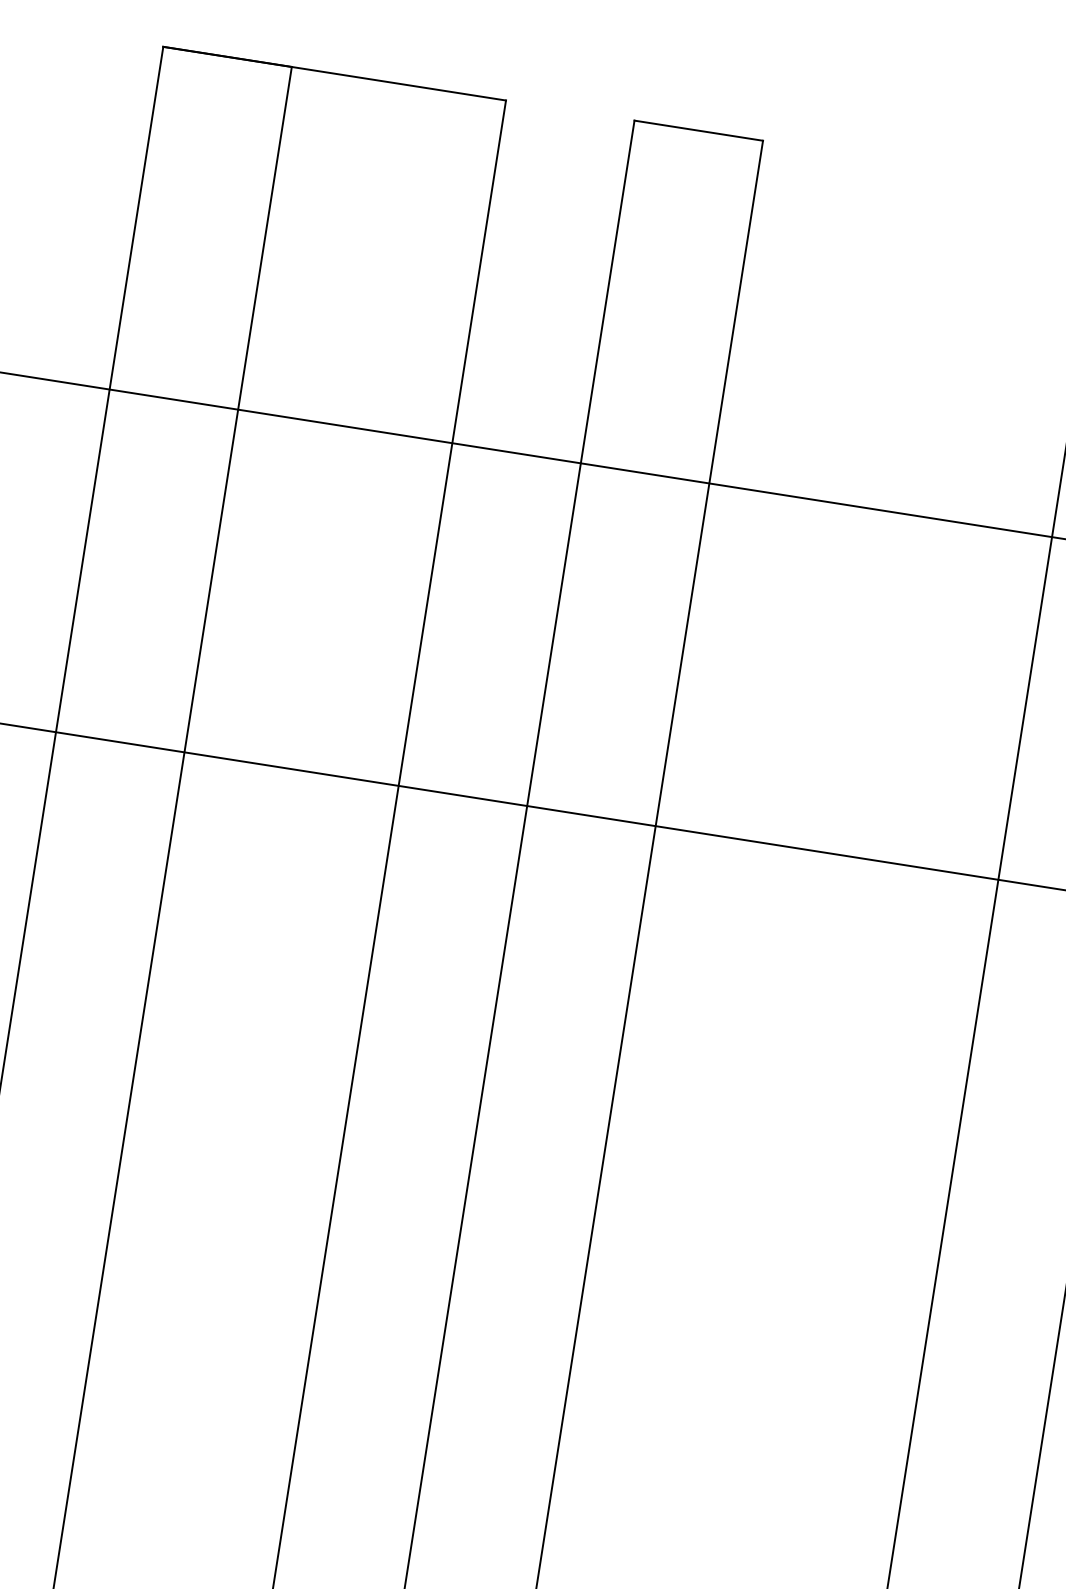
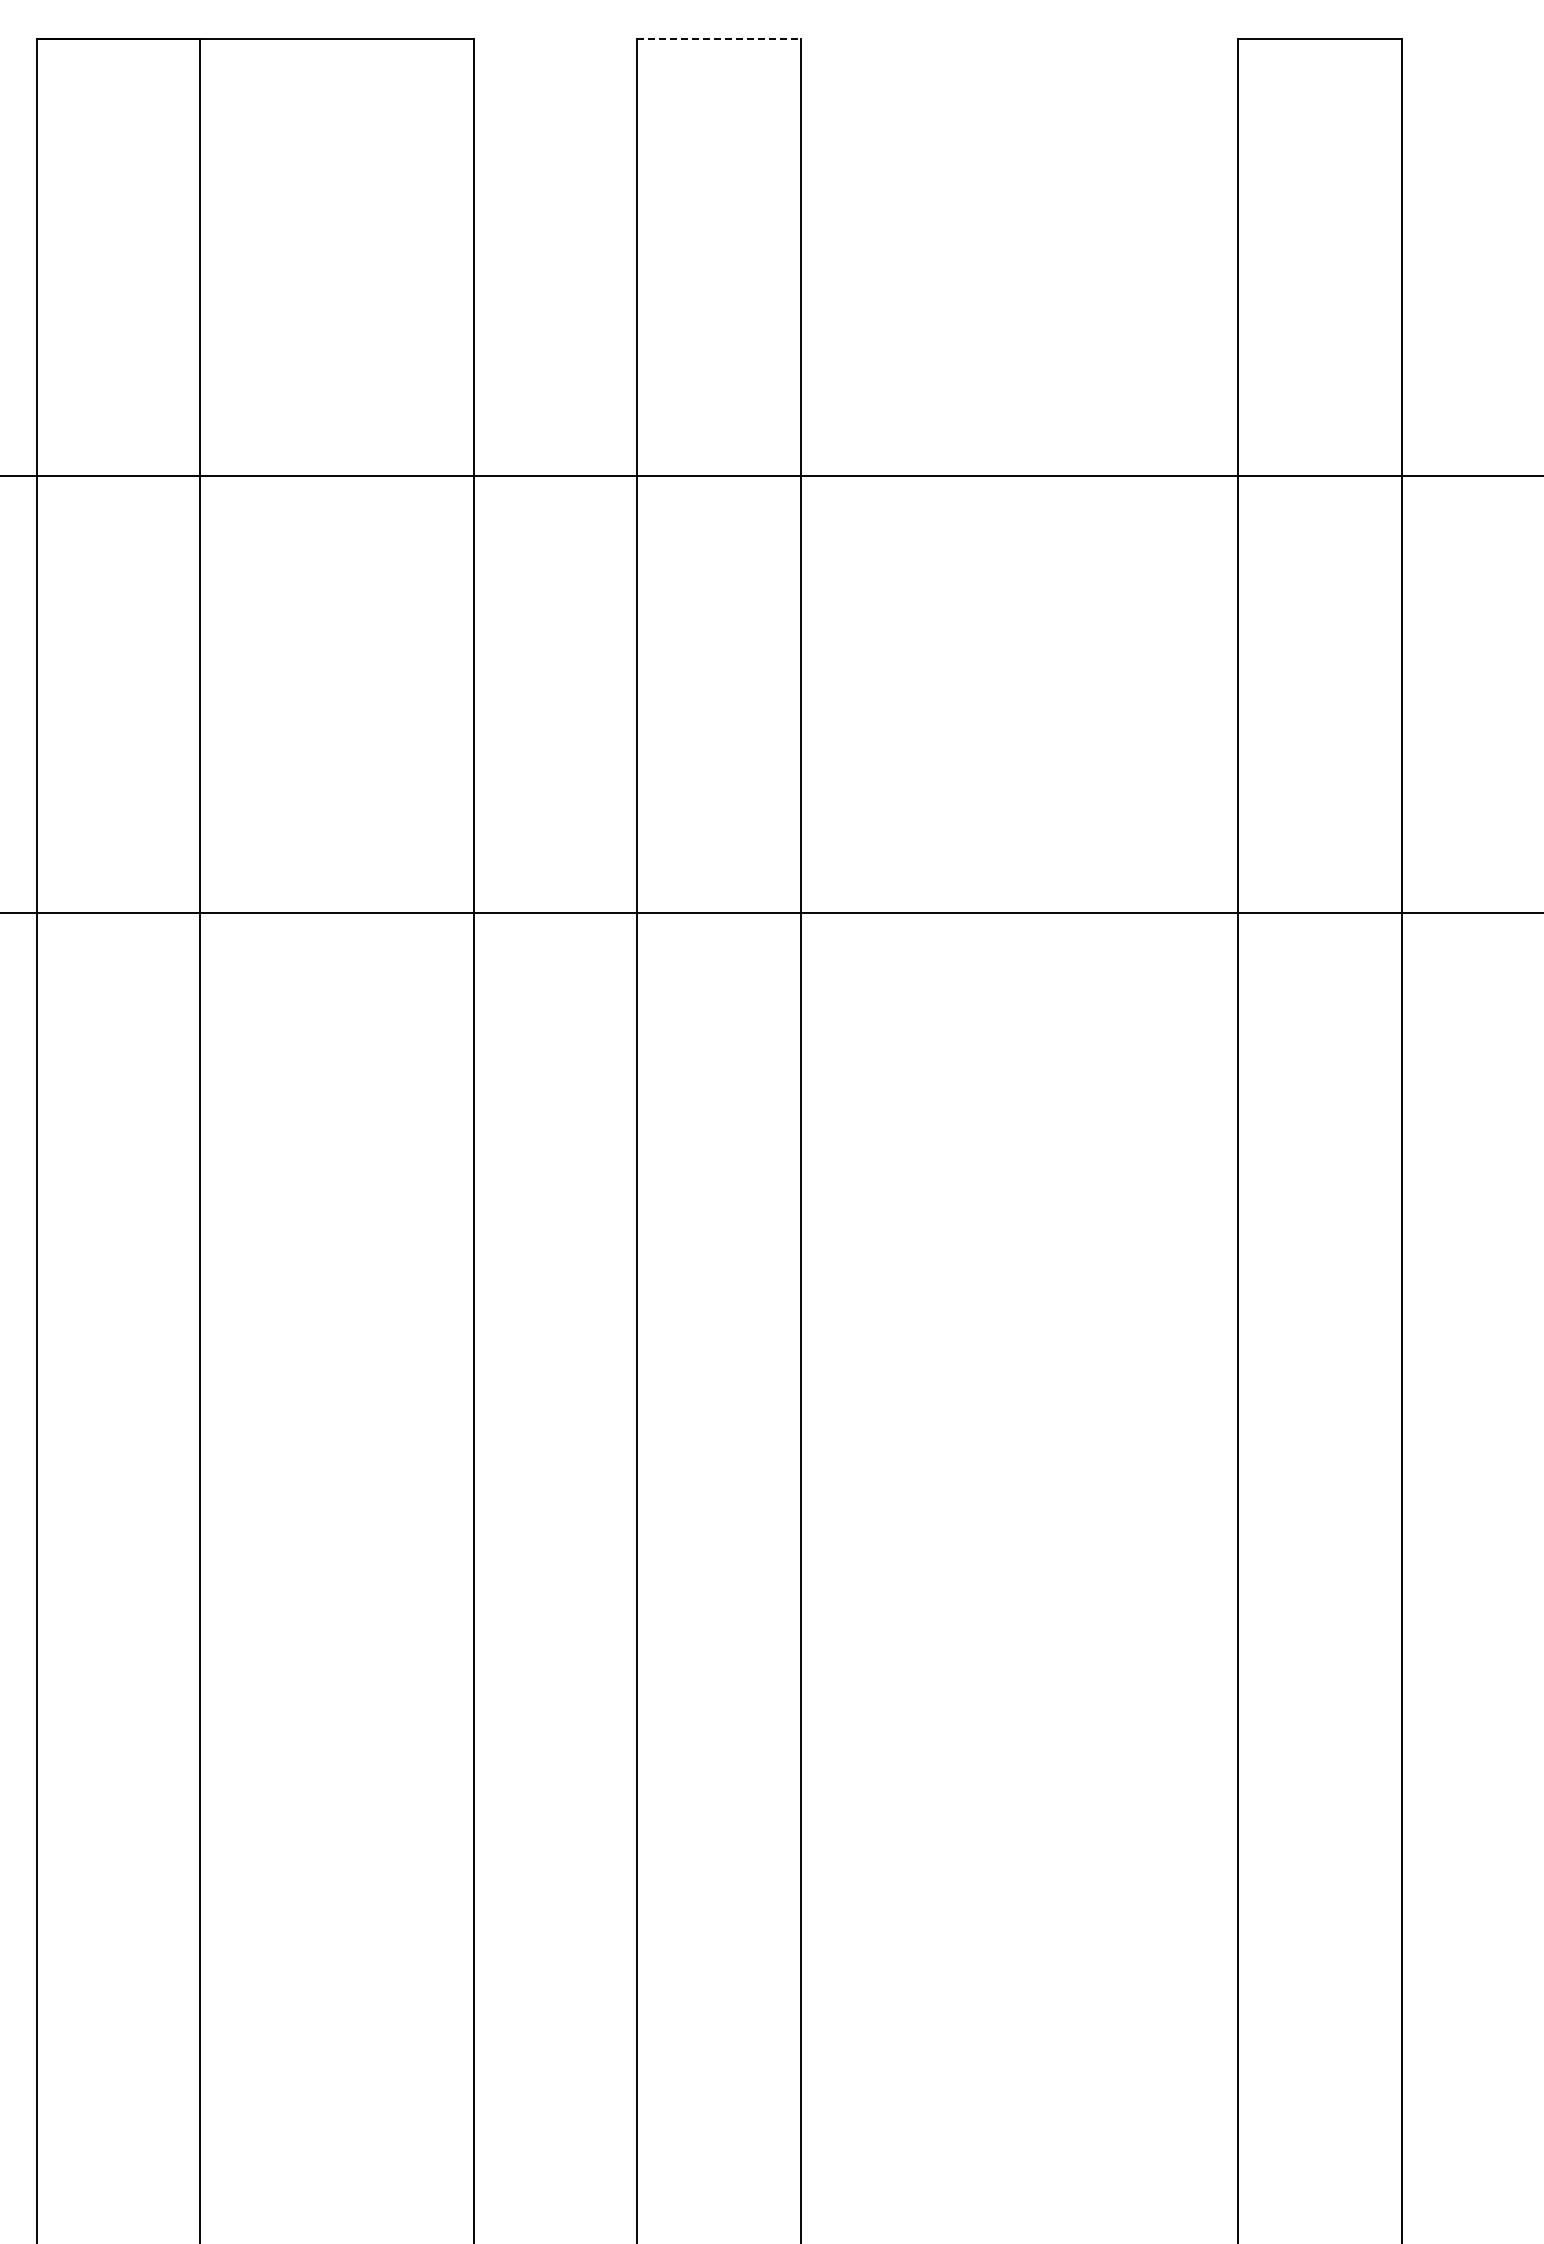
line: (698, 130) -> (719, 38), solid -> dashed

